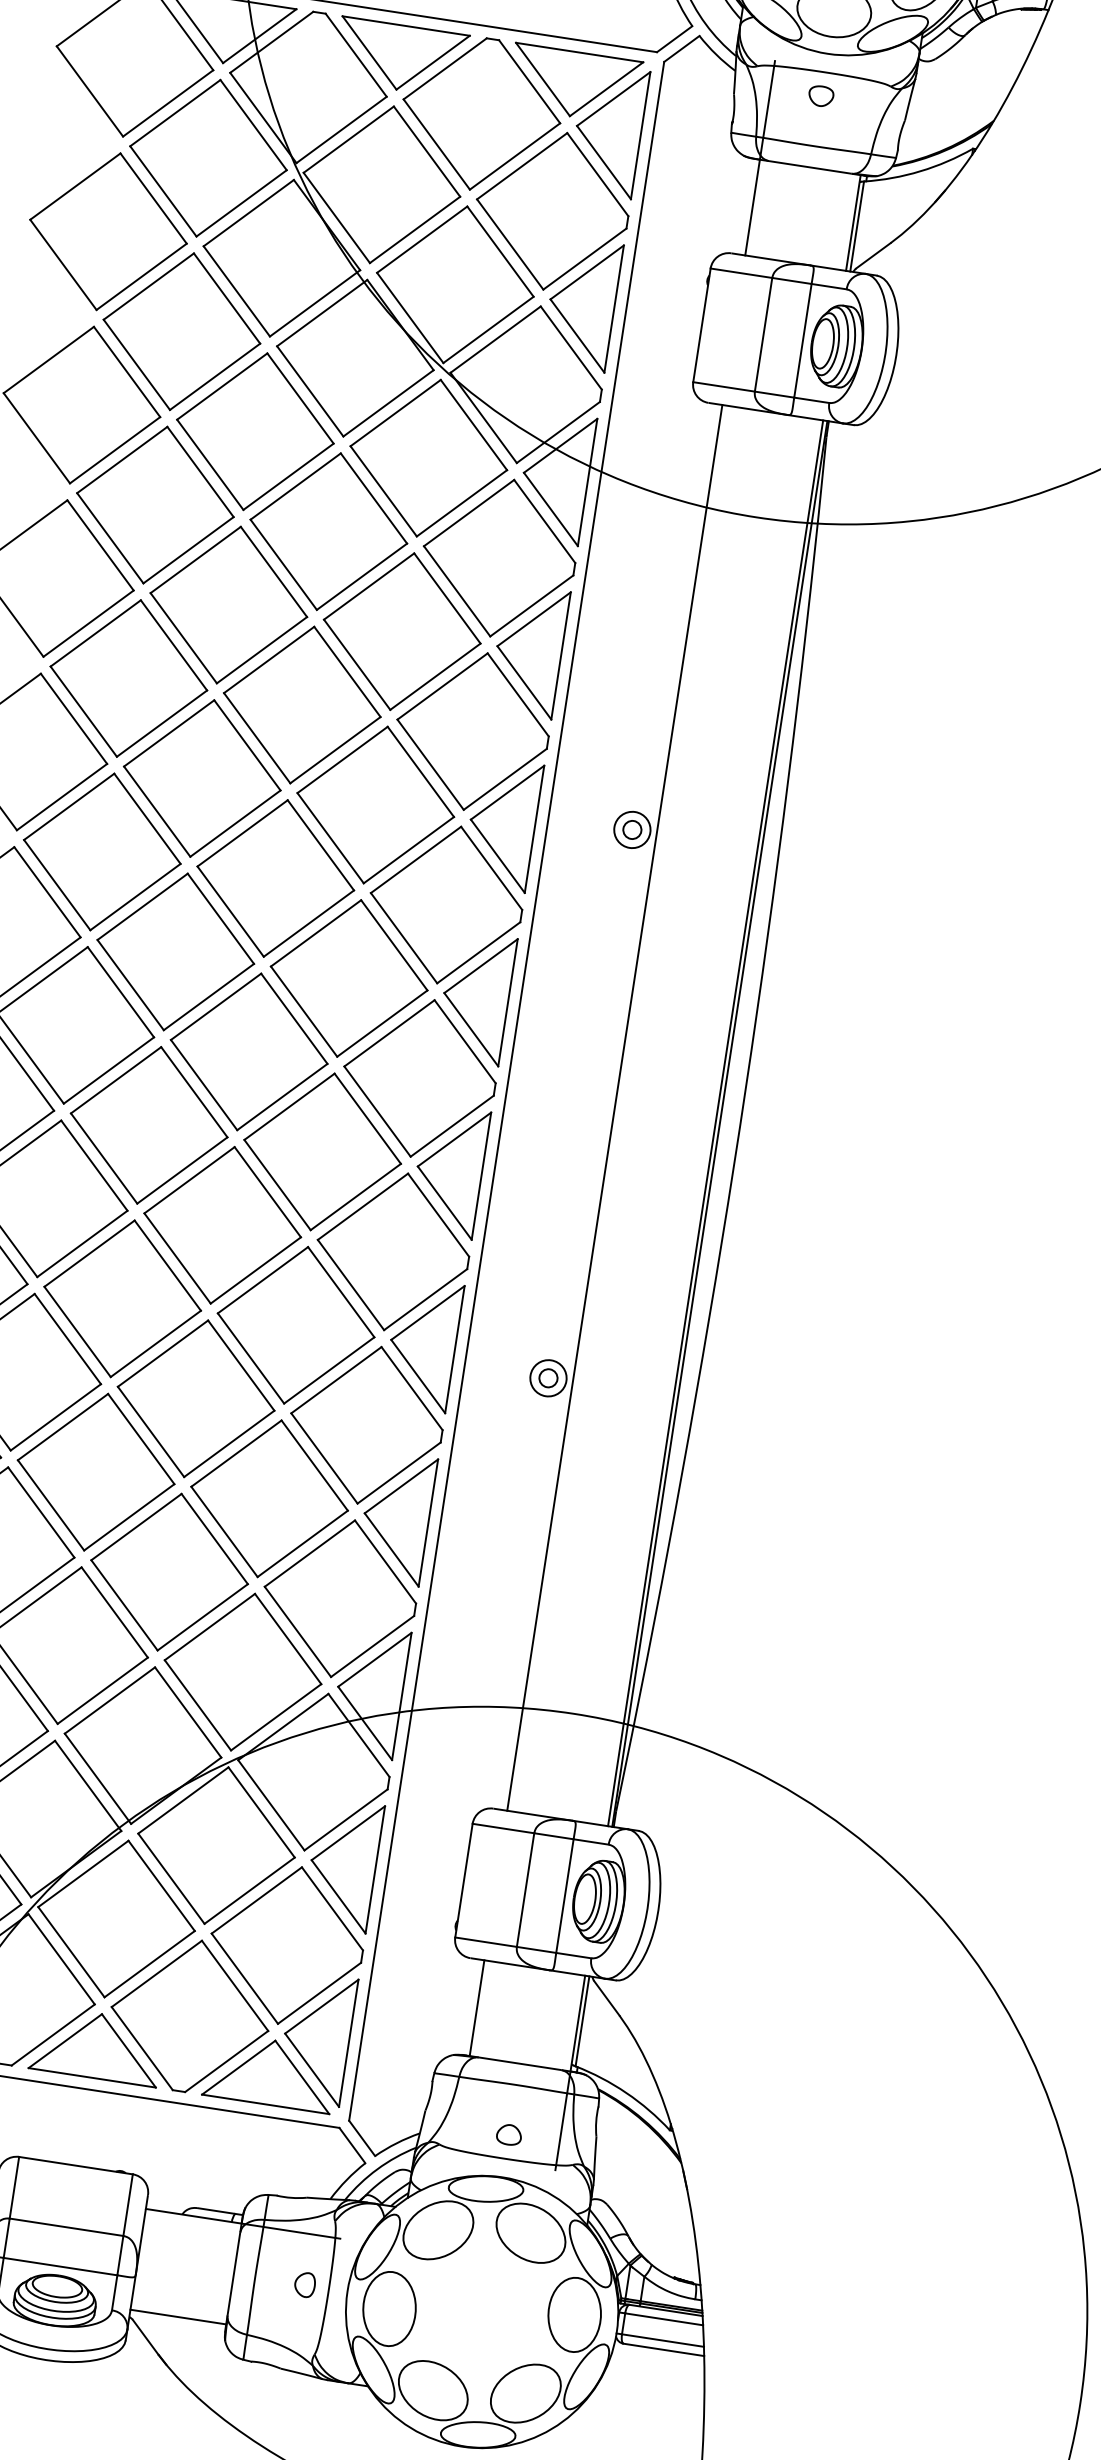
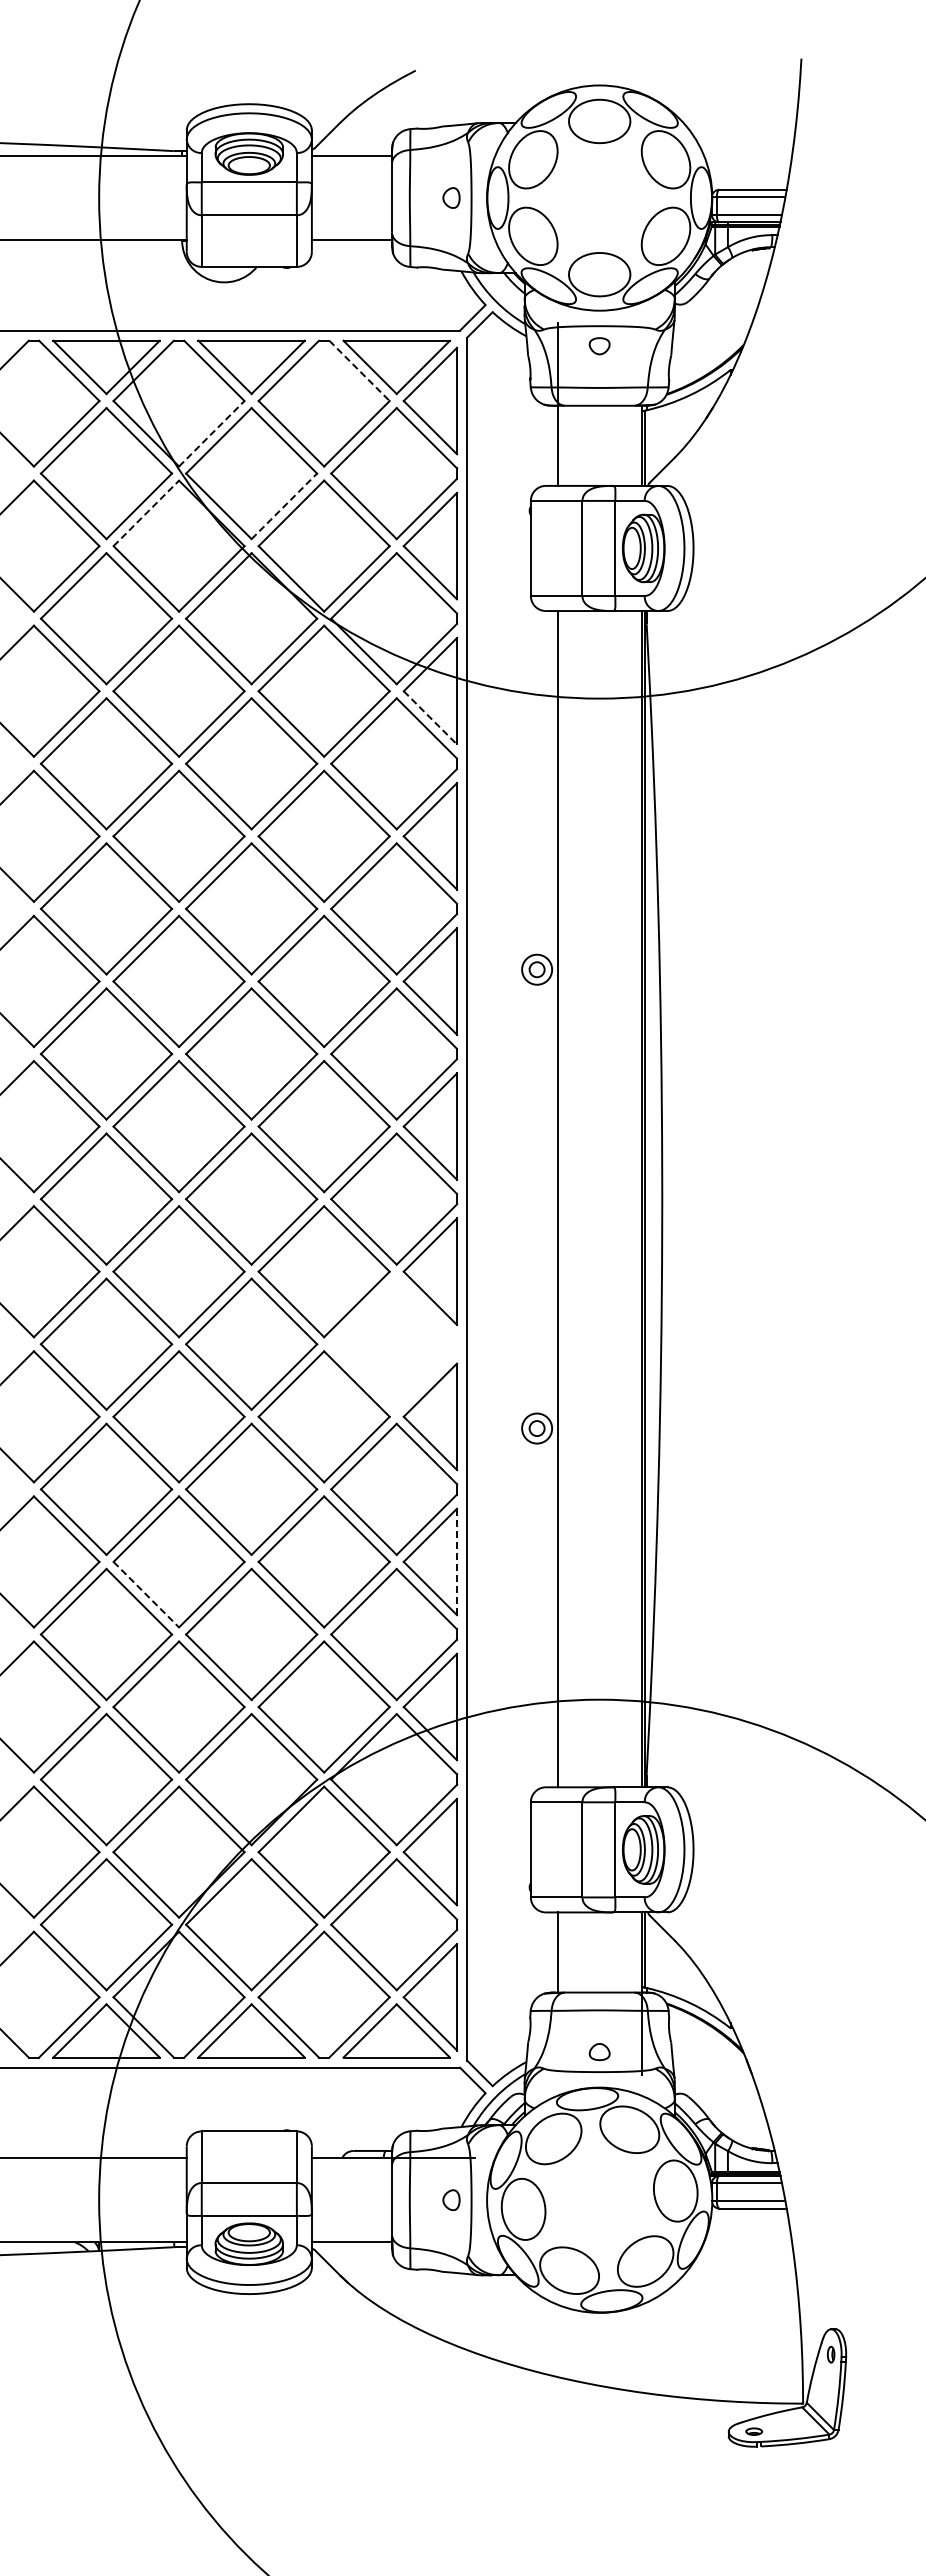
line: (529, 81) -> (359, 370), solid -> dashed
line: (342, 129) -> (212, 433), solid -> dashed
line: (248, 213) -> (146, 513), solid -> dashed
line: (415, 228) -> (284, 505), solid -> dashed
line: (551, 509) -> (430, 717), solid -> dashed
part: (393, 1250) -> (394, 1343), removed
line: (51, 1506) -> (146, 1595), solid -> dashed
line: (429, 1522) -> (457, 1561), solid -> dashed

